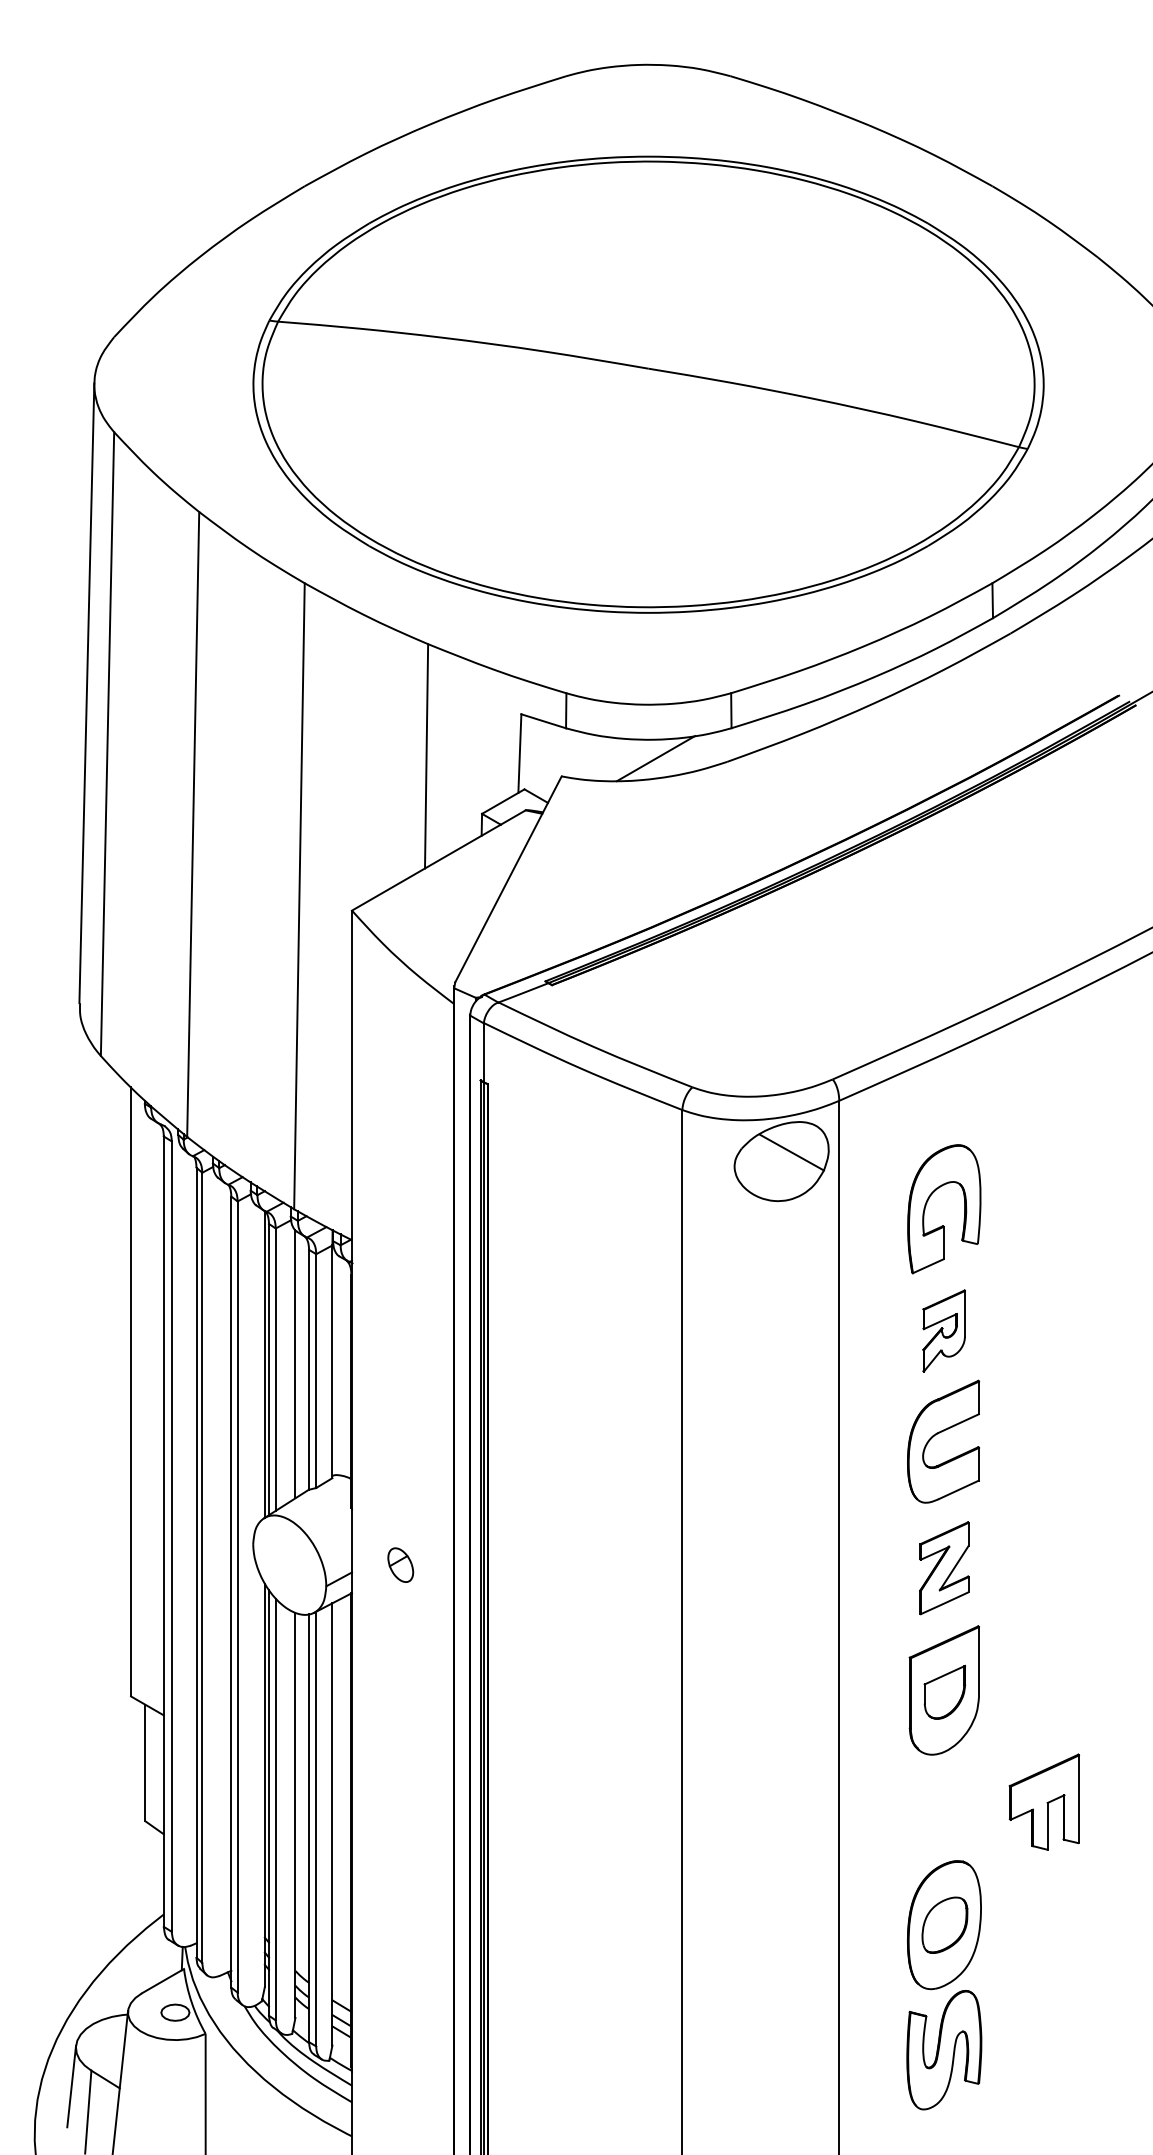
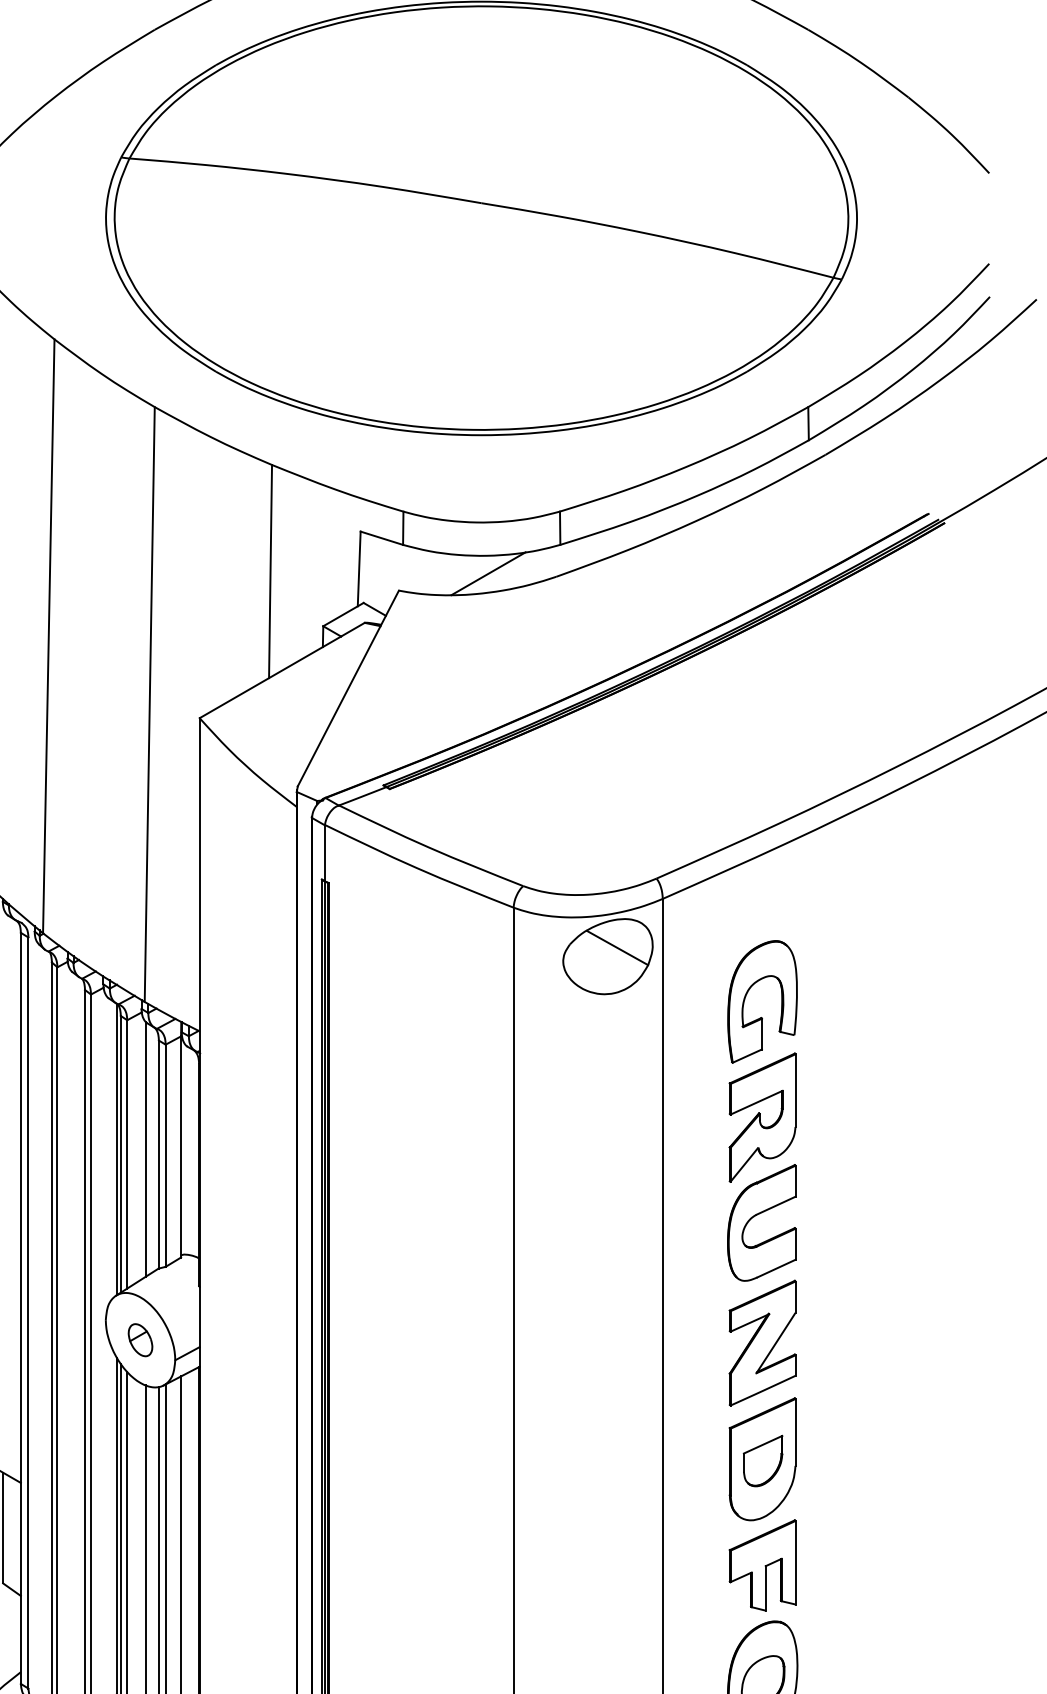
part: (943, 1330) -> (761, 1117), size x1.67
part: (400, 1564) -> (140, 1339), moved
part: (944, 1567) -> (762, 1342), size x1.43
part: (1043, 1801) -> (761, 1564), moved

